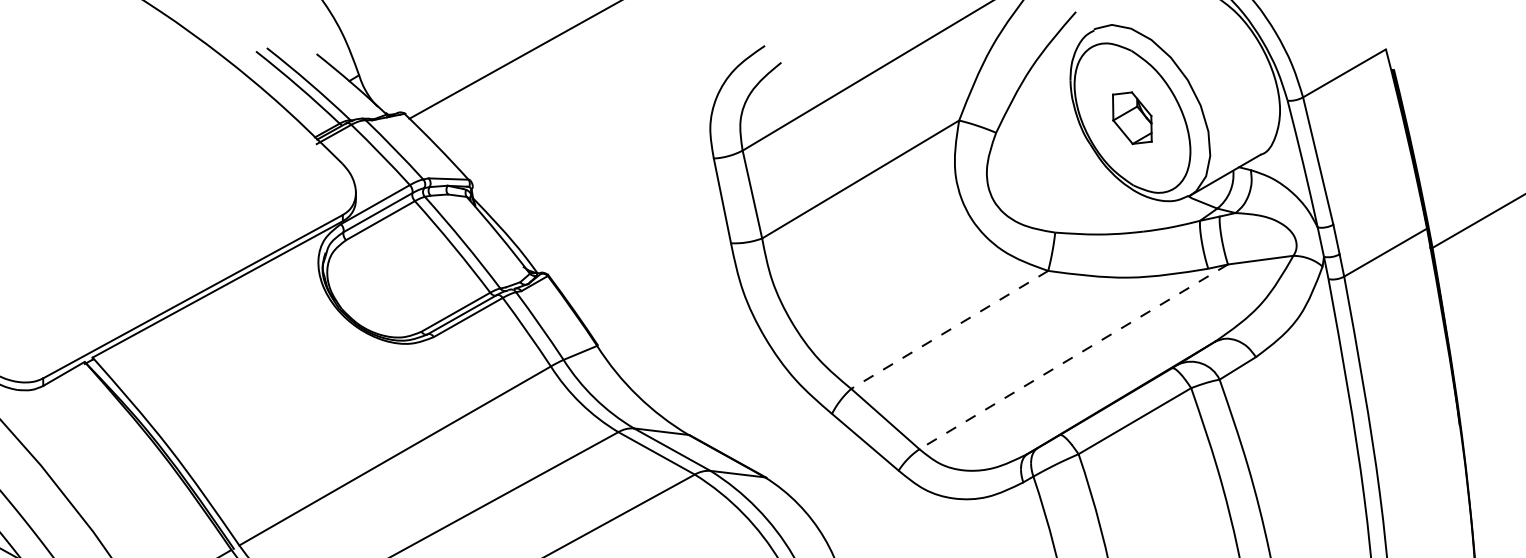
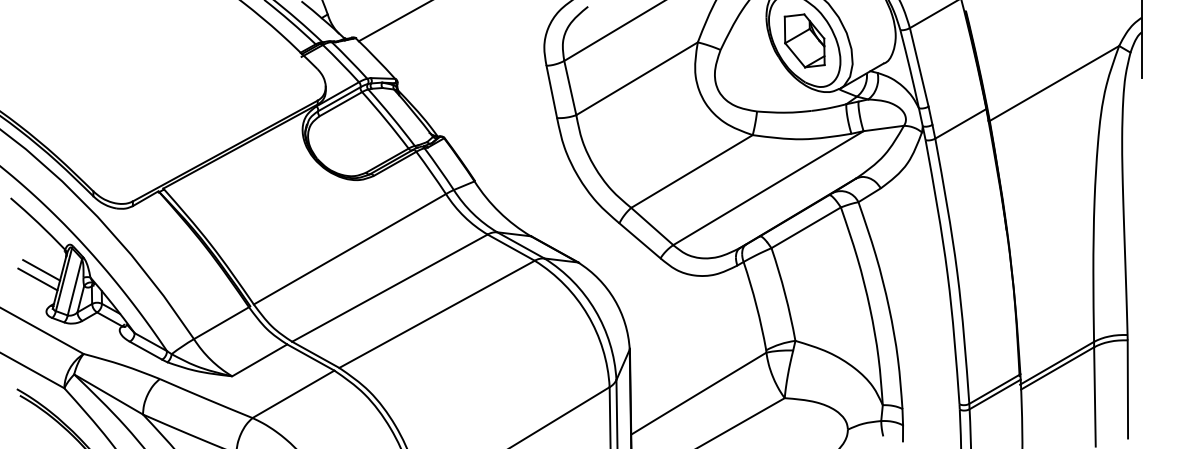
part: (1132, 117) -> (804, 40), size x1.67
line: (950, 329) -> (692, 171), dashed -> solid
line: (1073, 357) -> (768, 188), dashed -> solid

